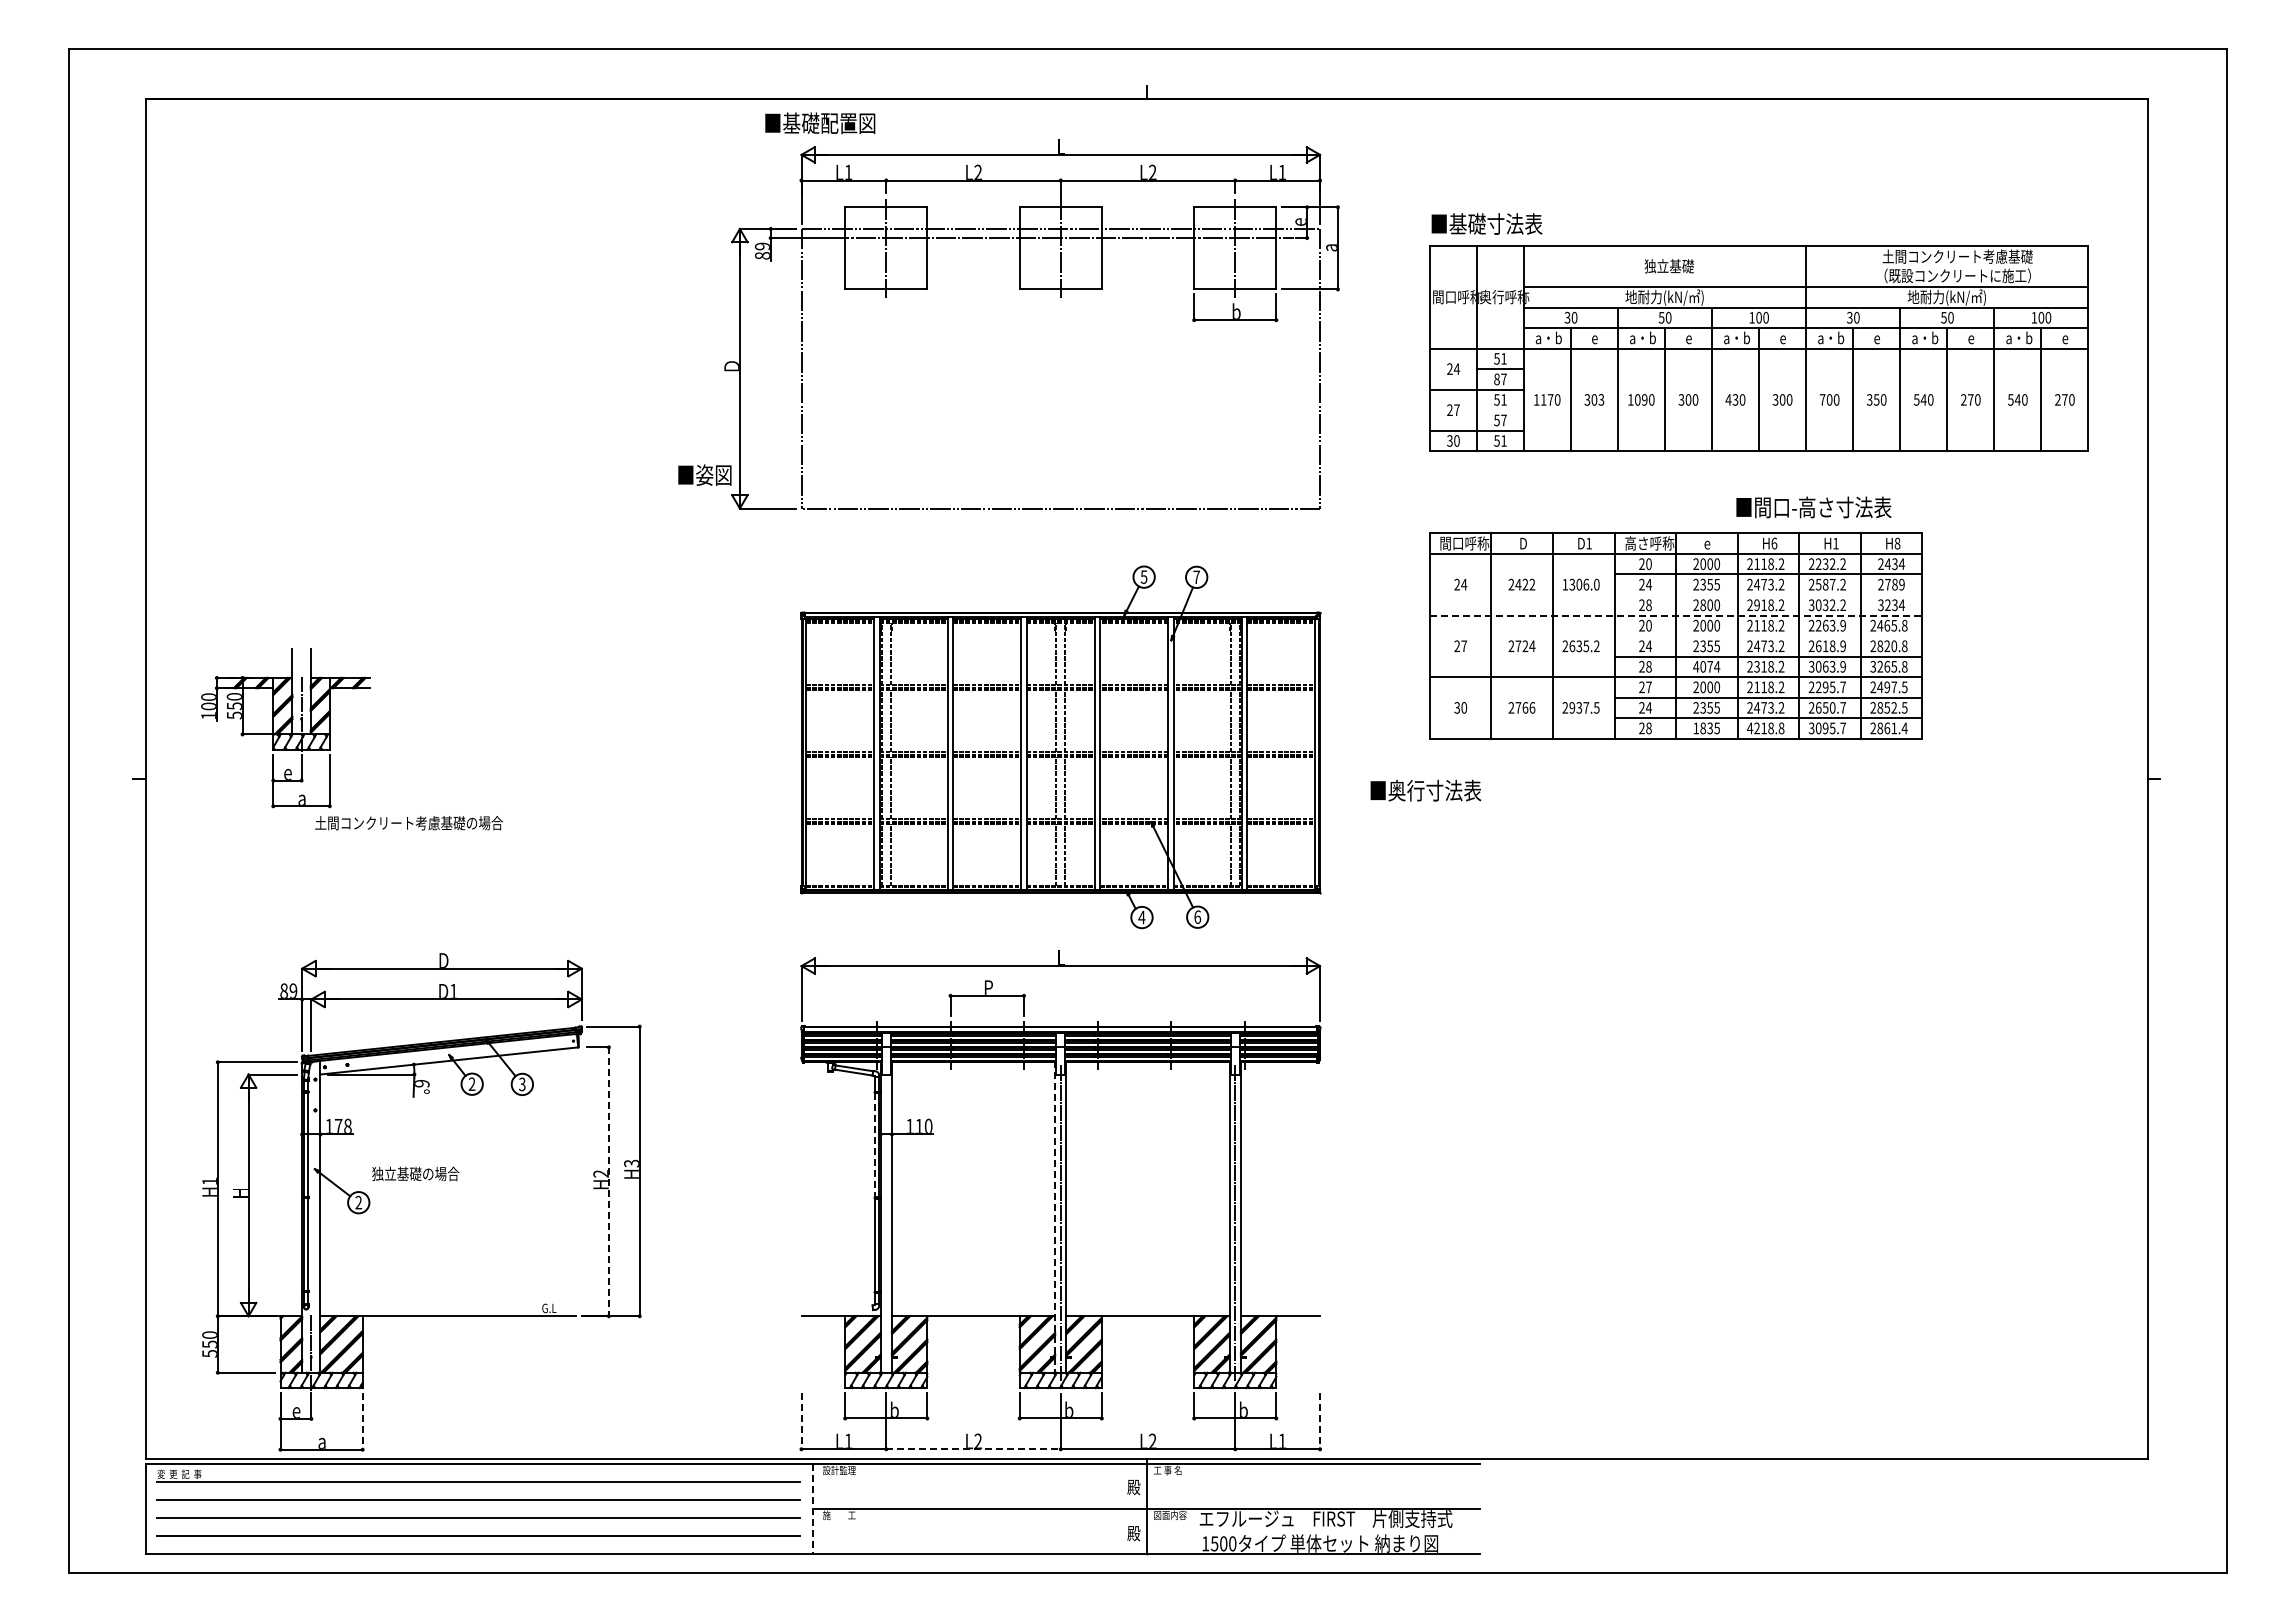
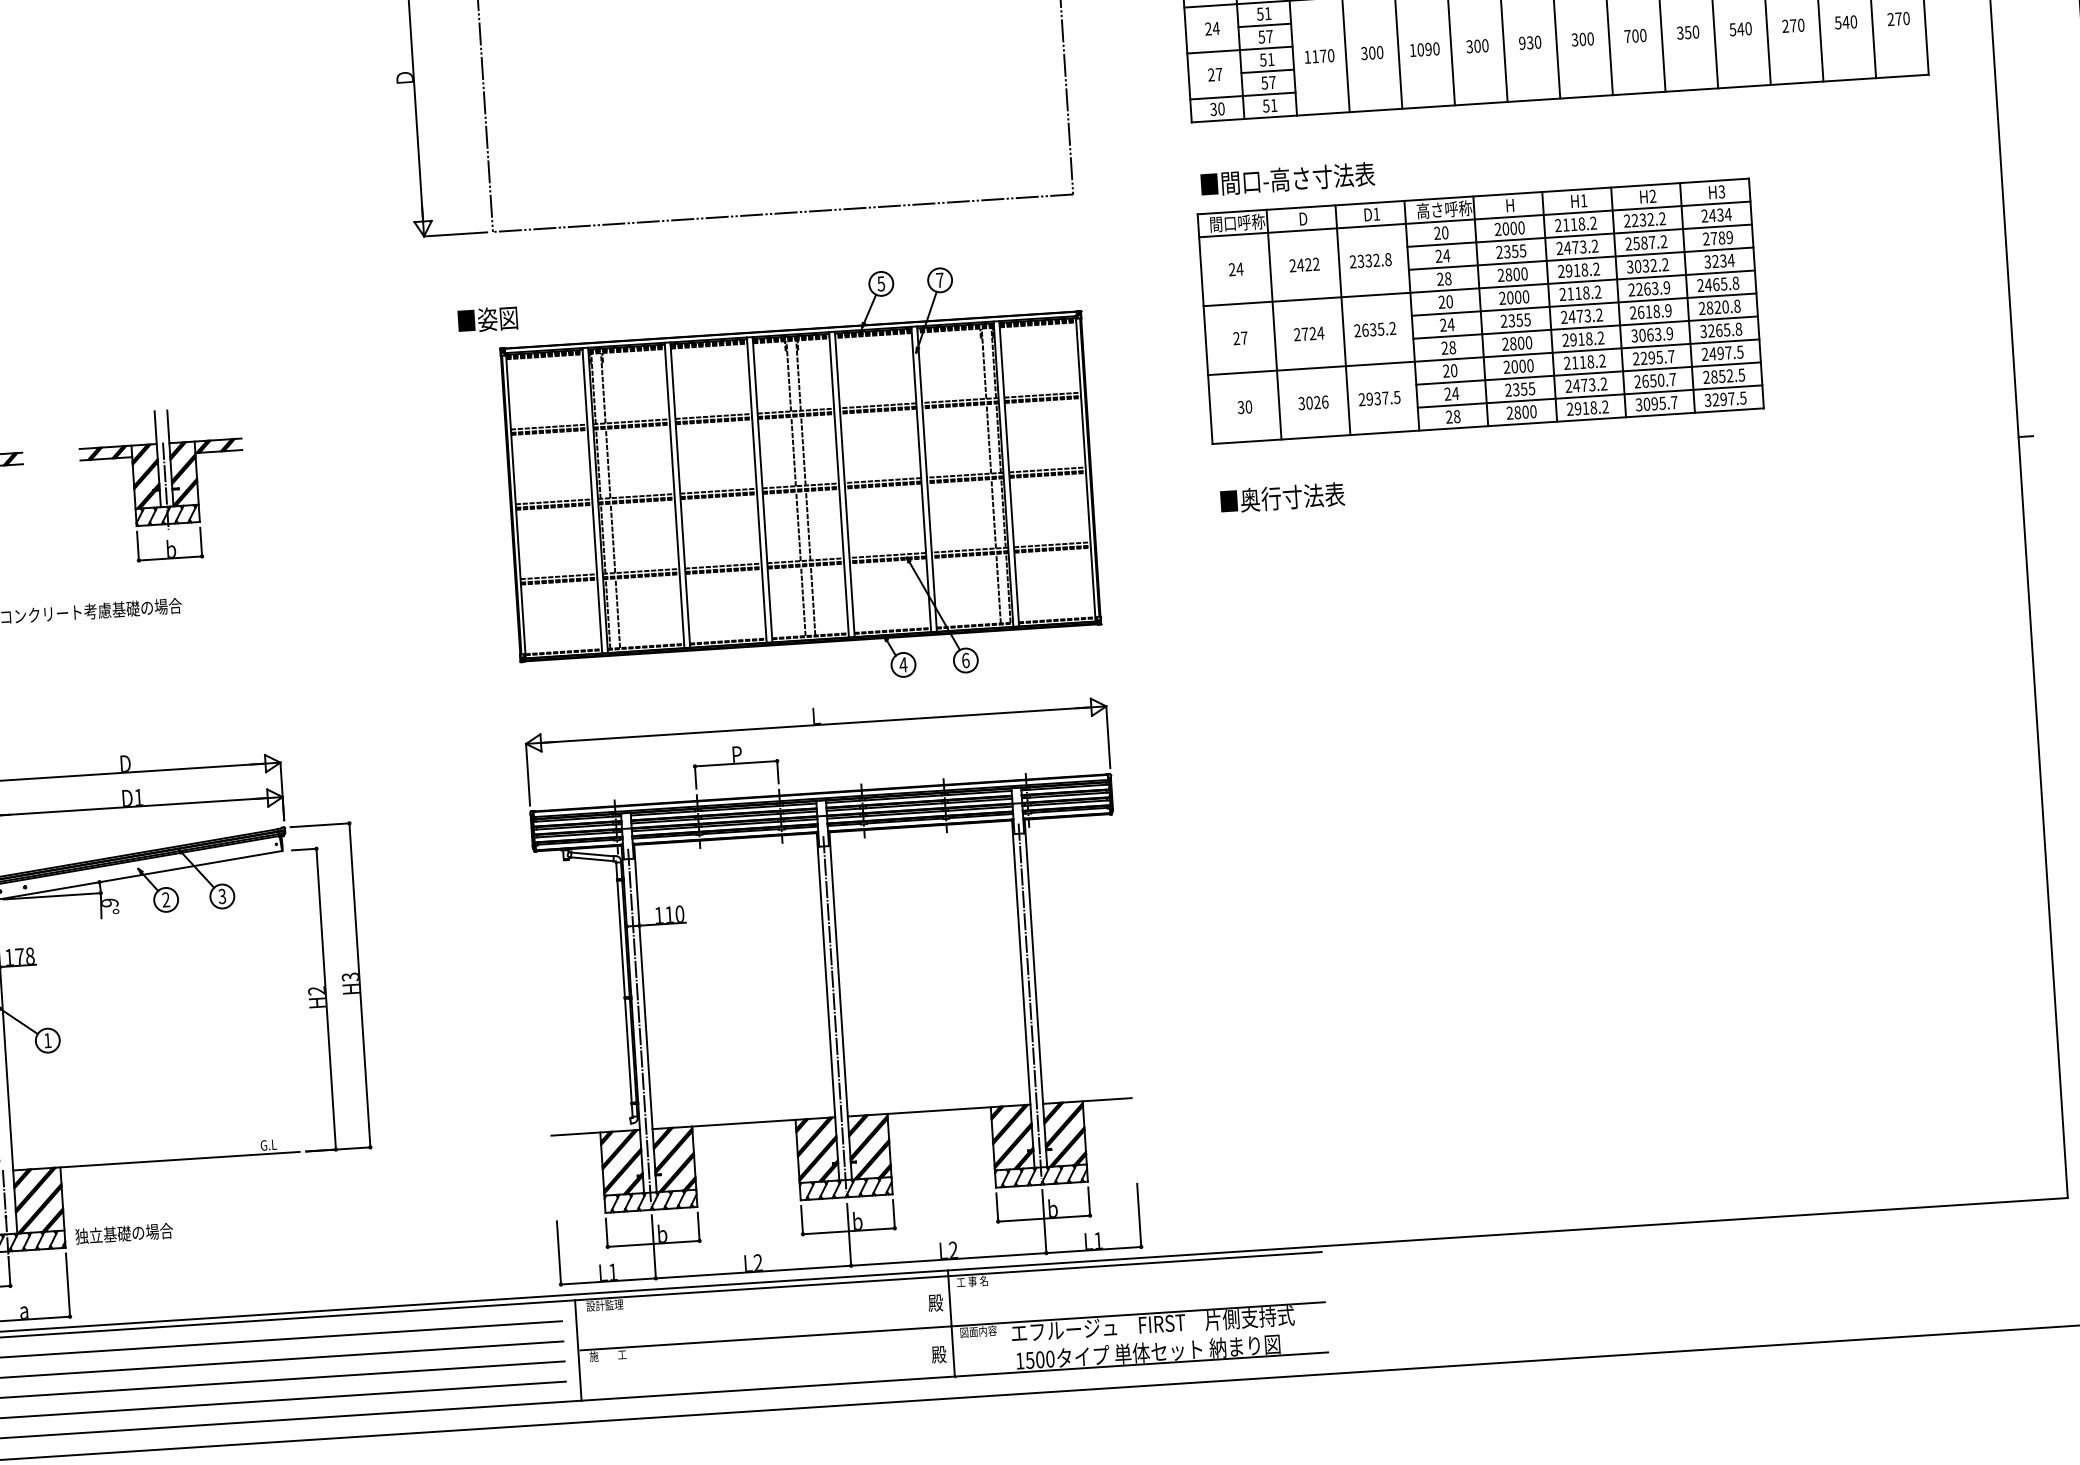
text: (1496, 378) -> (1261, 36), 87 -> 57
text: (1601, 399) -> (1380, 52), 303 -> 300
text: (1728, 399) -> (1522, 42), 430 -> 930
line: (1499, 410) -> (1266, 71), added
text: (704, 474) -> (487, 318), moved
text: (1813, 507) -> (1287, 179), moved
text: (1707, 543) -> (1509, 205), e -> H
text: (1774, 543) -> (1584, 200), H6 -> H1
text: (1835, 543) -> (1652, 196), H1 -> H2
text: (1897, 543) -> (1721, 191), H8 -> H3
text: (1580, 584) -> (1370, 260), 1306.0 -> 2332.8
line: (1768, 594) -> (1581, 258), added
line: (1676, 615) -> (1479, 288), dashed -> solid
line: (1768, 636) -> (1584, 305), added
text: (1706, 666) -> (1516, 343), 4074 -> 2800
text: (1756, 666) -> (1572, 339), 2318.2 -> 2918.2
text: (1648, 687) -> (1453, 370), 27 -> 20
text: (1518, 707) -> (1309, 402), 2766 -> 3026
part: (493, 715) -> (163, 485), added
text: (1706, 728) -> (1521, 412), 1835 -> 2800
text: (1765, 728) -> (1587, 408), 4218.8 -> 2918.2
text: (1888, 728) -> (1725, 399), 2861.4 -> 3297.5
text: (1425, 790) -> (1282, 497), moved
line: (874, 1145) -> (620, 939), dashed -> solid
text: (415, 1173) -> (124, 1233), moved
line: (608, 1182) -> (325, 999), dashed -> solid
text: (358, 1202) -> (47, 1040), 2 -> 1
line: (1055, 1216) -> (828, 1005), dashed -> solid
line: (886, 1223) -> (639, 1025), added
line: (801, 1421) -> (559, 1253), dashed -> solid
line: (1320, 1421) -> (1139, 1215), dashed -> solid
line: (362, 1422) -> (67, 1286), dashed -> solid
line: (974, 1449) -> (754, 1272), dashed -> solid
line: (813, 1509) -> (578, 1351), dashed -> solid

